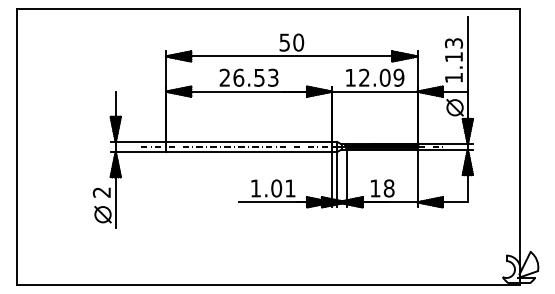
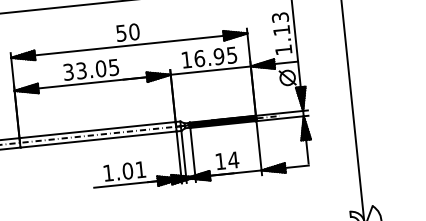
text: (248, 77) -> (90, 69), 26.53 -> 33.05
text: (381, 77) -> (215, 56), 12.09 -> 16.95
text: (388, 188) -> (232, 160), 18 -> 14

